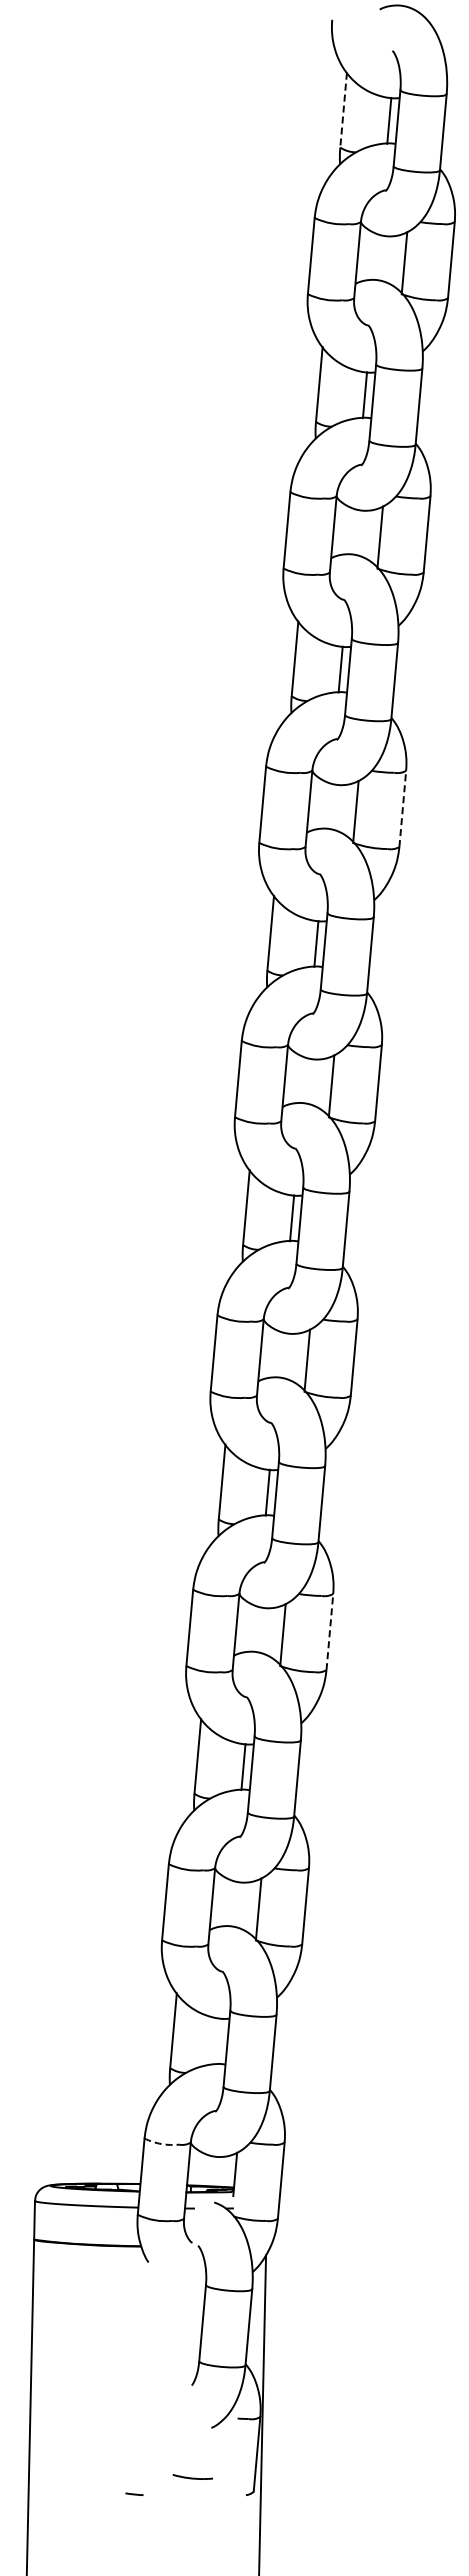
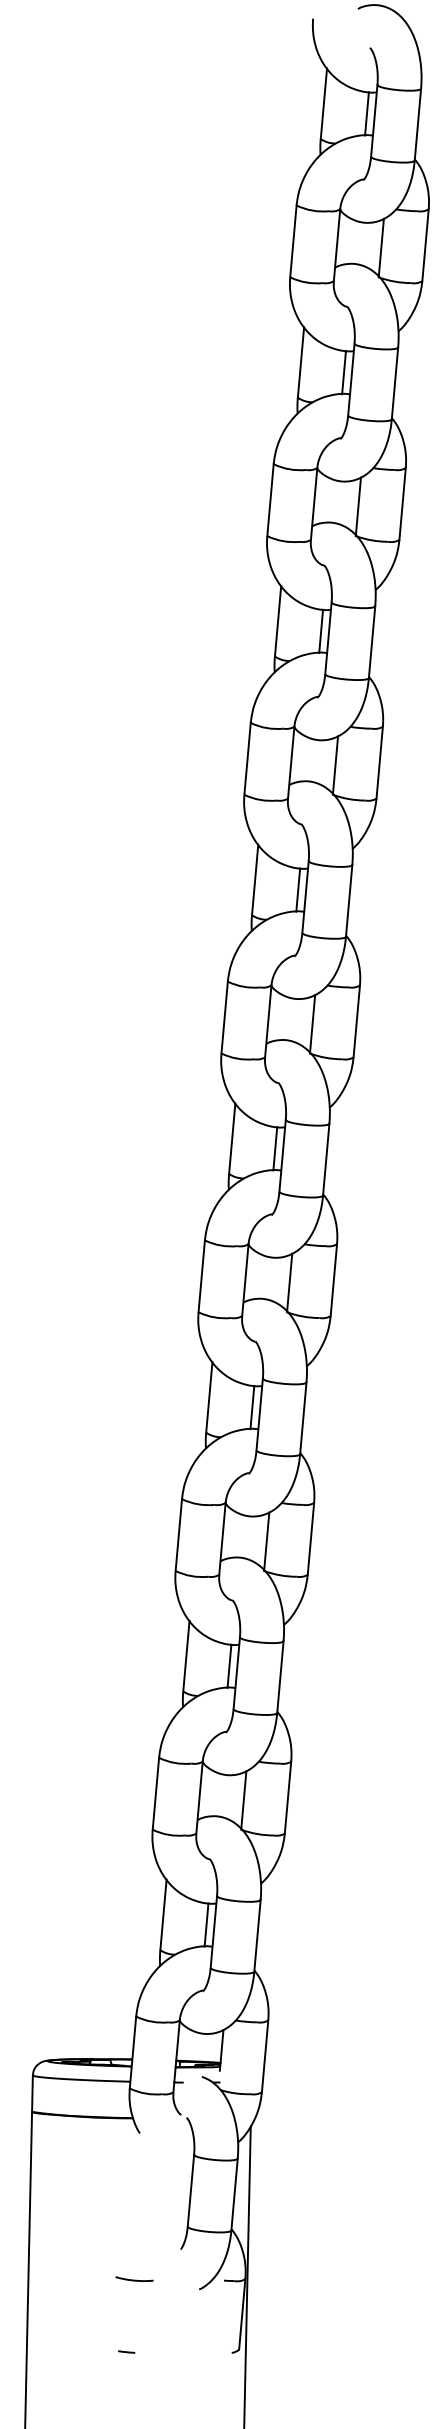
line: (343, 110) -> (323, 104), dashed -> solid
line: (402, 808) -> (379, 762), dashed -> solid
line: (329, 1631) -> (310, 1538), dashed -> solid
line: (219, 2041) -> (206, 1925), added
arc: (161, 2144) -> (152, 2022), dashed -> solid
part: (192, 2476) -> (134, 2278), moved

